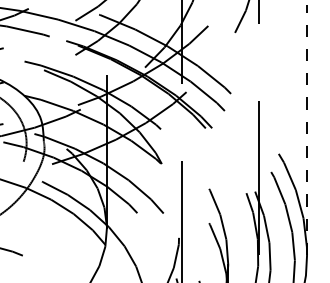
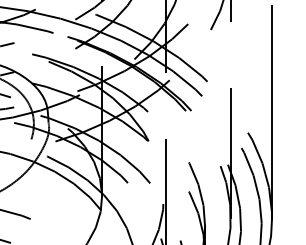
line: (307, 128) -> (272, 111), dashed -> solid

